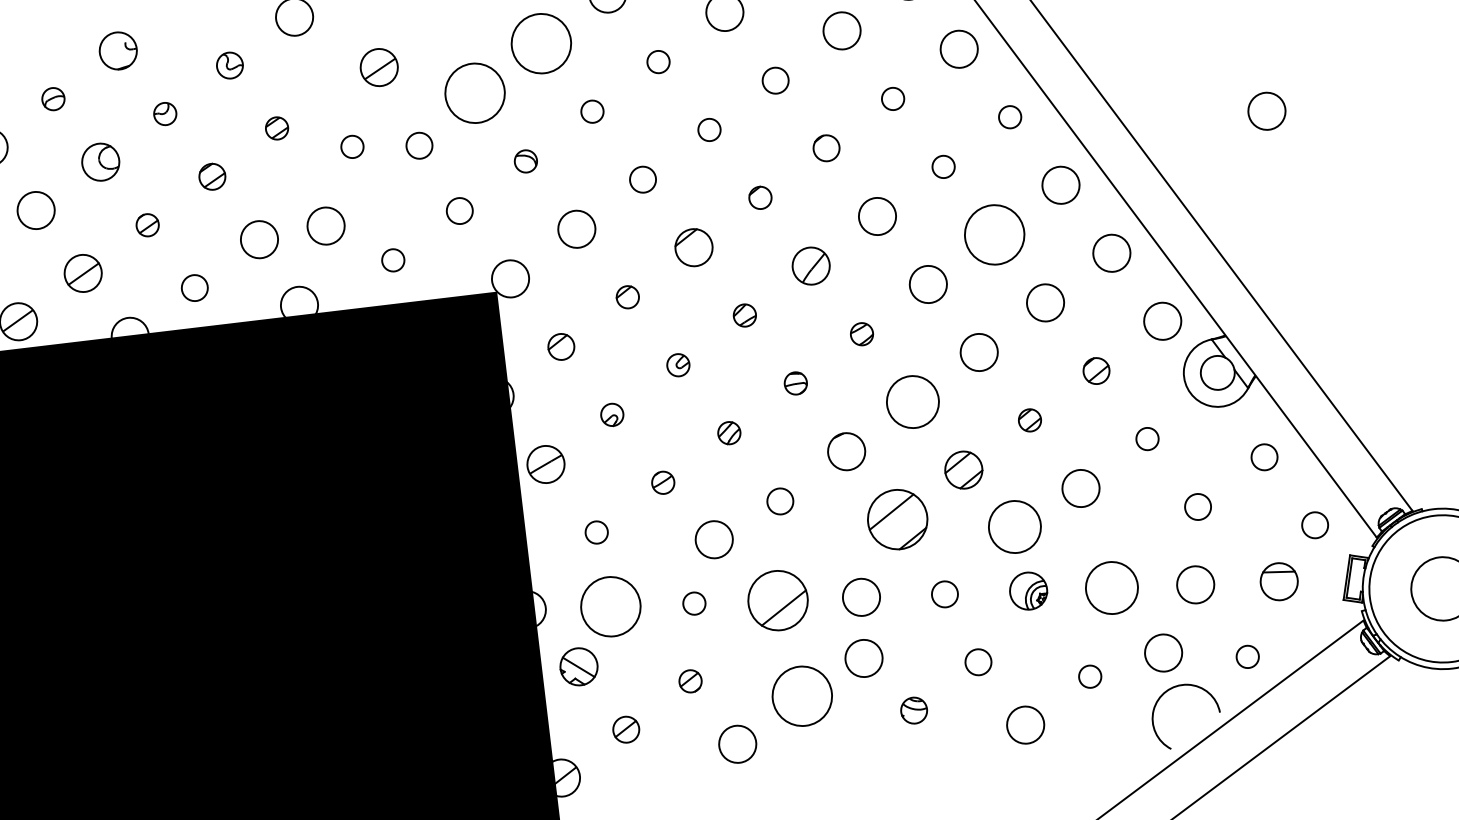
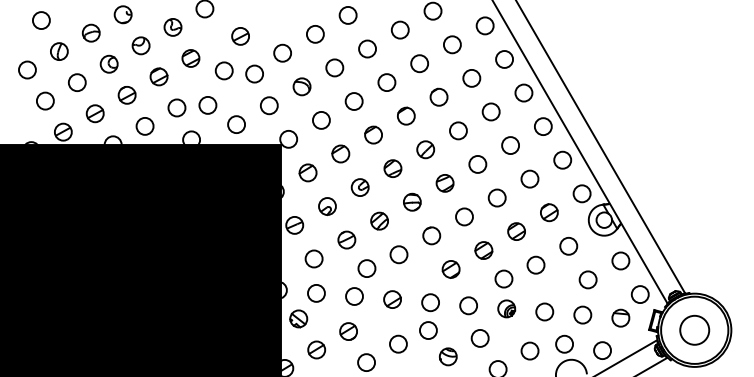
circle: (539, 42) -> (314, 33), size x0.62
circle: (658, 60) -> (367, 48), size x1.67
part: (228, 65) -> (172, 27), size x1.43
circle: (775, 80) -> (419, 63), size x1.43
circle: (474, 91) -> (282, 52), size x0.62
part: (51, 97) -> (90, 32), size x1.67
circle: (892, 99) -> (471, 78), size x1.67
circle: (1266, 109) -> (640, 103), removed
circle: (591, 110) -> (334, 67), size x1.67
part: (163, 113) -> (140, 45), size x1.67
circle: (1008, 116) -> (523, 92), size x1.67
part: (276, 128) -> (190, 58), size x1.67
circle: (708, 129) -> (386, 82), size x1.67
circle: (419, 144) -> (254, 73), size x1.43
circle: (350, 146) -> (223, 70), size x1.67
part: (825, 146) -> (438, 96), size x1.43
part: (524, 160) -> (301, 86), size x1.67
circle: (942, 166) -> (490, 111), size x1.67
part: (211, 176) -> (158, 76), size x1.43
circle: (641, 179) -> (353, 101), size x1.43
part: (760, 196) -> (406, 115), size x1.67
circle: (460, 210) -> (269, 105), size x1.43
part: (146, 225) -> (126, 95), size x1.67
circle: (994, 234) -> (510, 145), size x0.62
circle: (393, 260) -> (236, 124), size x1.67
circle: (193, 288) -> (144, 126), size x1.43
part: (626, 296) -> (340, 153), size x1.67
part: (743, 315) -> (392, 168), size x1.67
part: (860, 334) -> (444, 183), size x1.67
part: (560, 346) -> (307, 172), size x1.43
part: (676, 365) -> (359, 187), size x1.67
part: (1096, 370) -> (549, 212), size x1.43
part: (795, 381) -> (412, 201), size x1.67
circle: (912, 401) -> (464, 216), size x0.71
part: (612, 414) -> (327, 206), size x1.67
part: (1029, 420) -> (516, 231), size x1.67
part: (729, 431) -> (379, 220), size x1.67
circle: (1146, 439) -> (568, 246), size x1.67
circle: (1263, 456) -> (620, 260), size x1.43
part: (662, 481) -> (346, 239), size x1.67
circle: (779, 500) -> (398, 254), size x1.43
circle: (1196, 506) -> (587, 279), size x1.43
part: (896, 520) -> (450, 269), size x0.62
circle: (1013, 525) -> (503, 278), size x0.71
circle: (1313, 525) -> (639, 294), size x1.43
circle: (595, 531) -> (313, 258), size x1.67
circle: (1111, 586) -> (544, 311), size x0.71
circle: (944, 593) -> (468, 305), size x1.43
part: (777, 600) -> (392, 299), size x0.62
circle: (694, 603) -> (354, 296), size x1.67
circle: (610, 604) -> (316, 292), size x0.62
circle: (1247, 656) -> (602, 350), size x1.67
circle: (977, 662) -> (479, 338), size x1.43
circle: (1088, 675) -> (529, 350), size x1.67
part: (690, 681) -> (348, 331), size x1.67
circle: (802, 694) -> (398, 343), size x0.62
part: (914, 709) -> (448, 356), size x1.43
part: (625, 728) -> (316, 349), size x1.43

